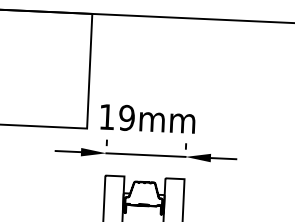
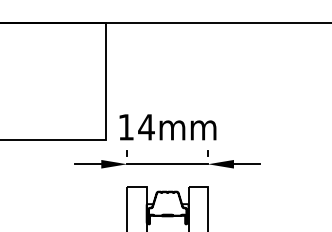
text: (126, 118) -> (146, 127), 19mm -> 14mm

